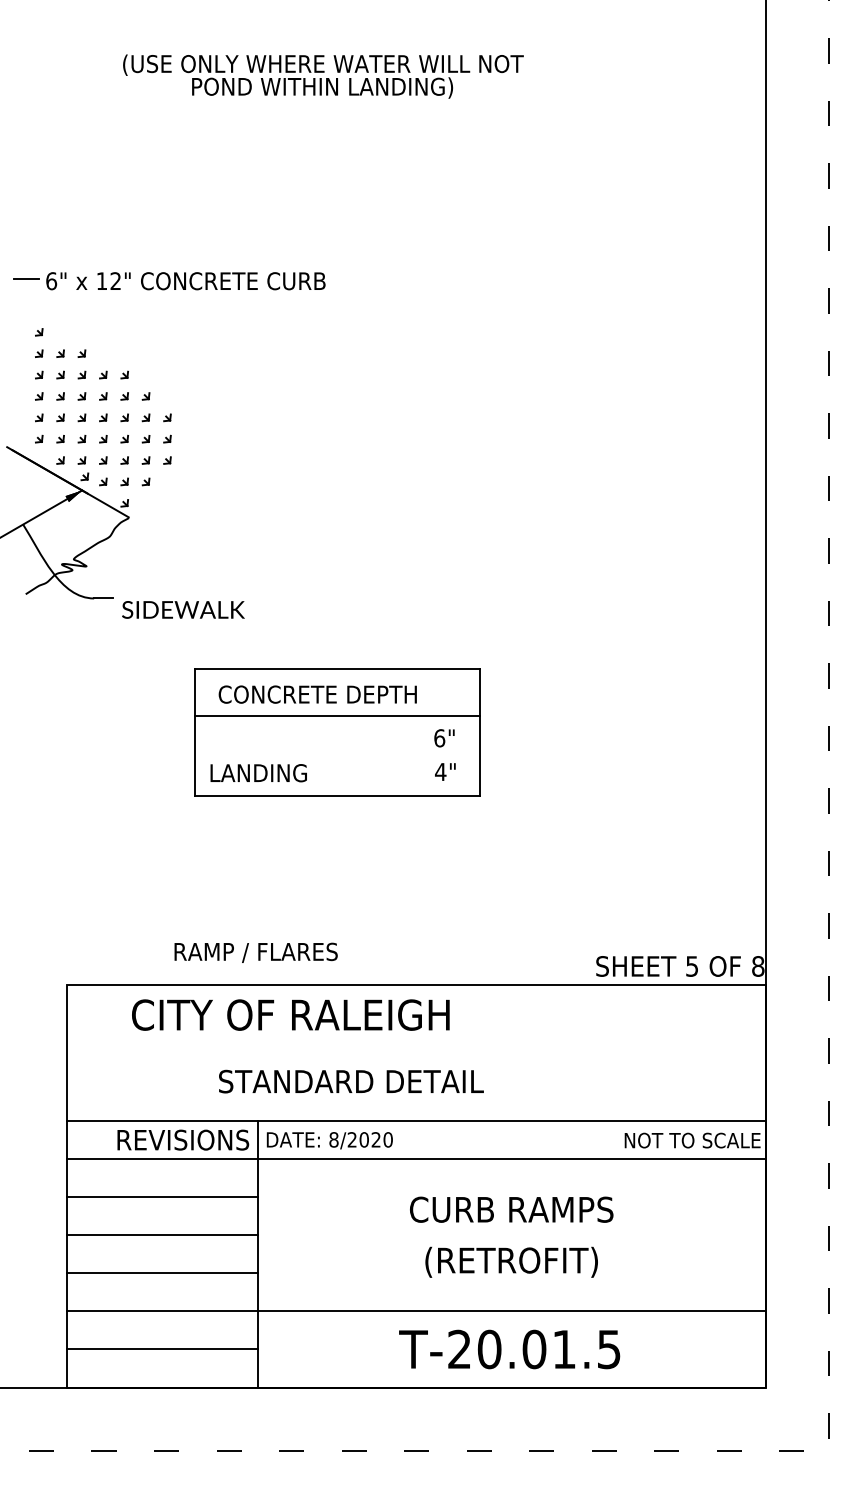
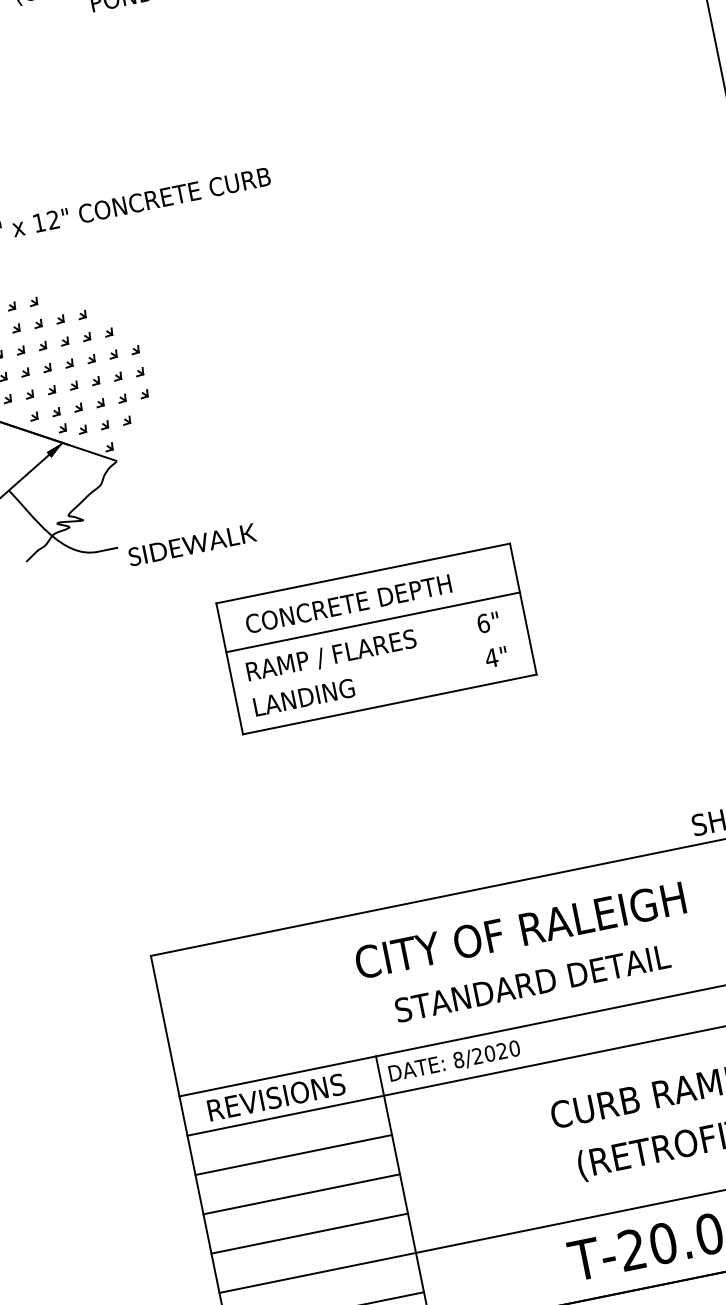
text: (255, 952) -> (330, 655), moved
text: (290, 1014) -> (519, 930), moved
text: (351, 1081) -> (532, 983), moved
text: (183, 1139) -> (276, 1096), moved

